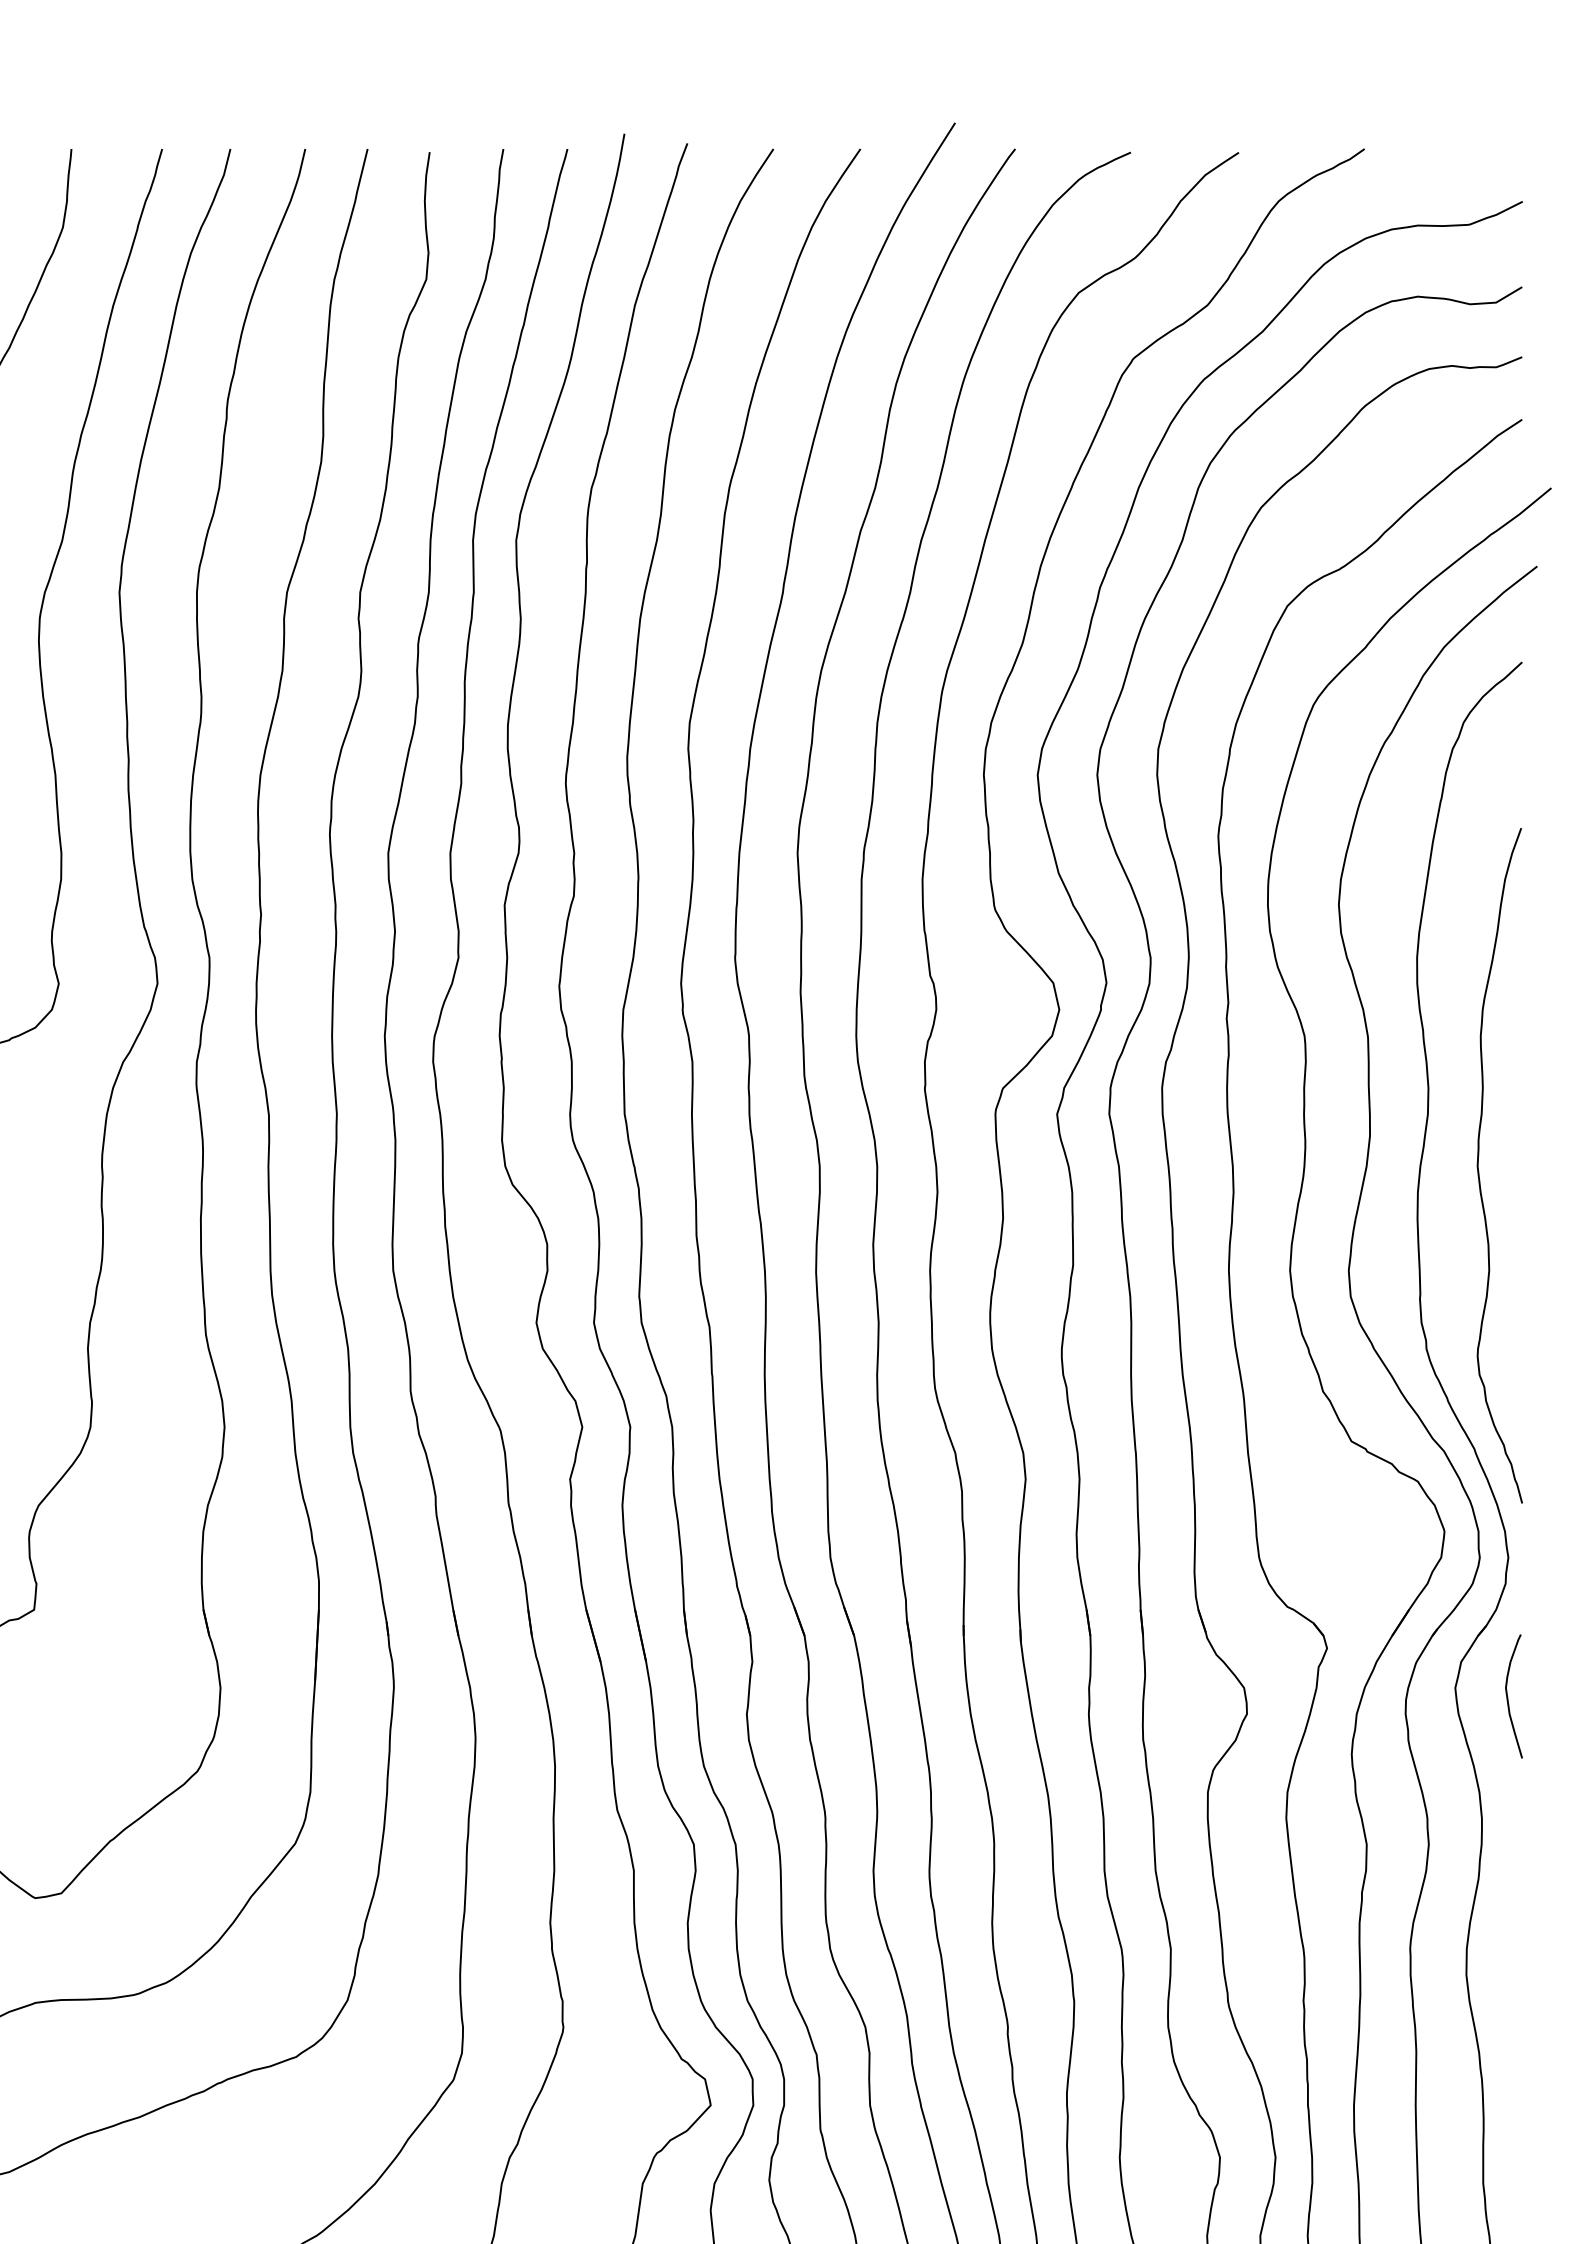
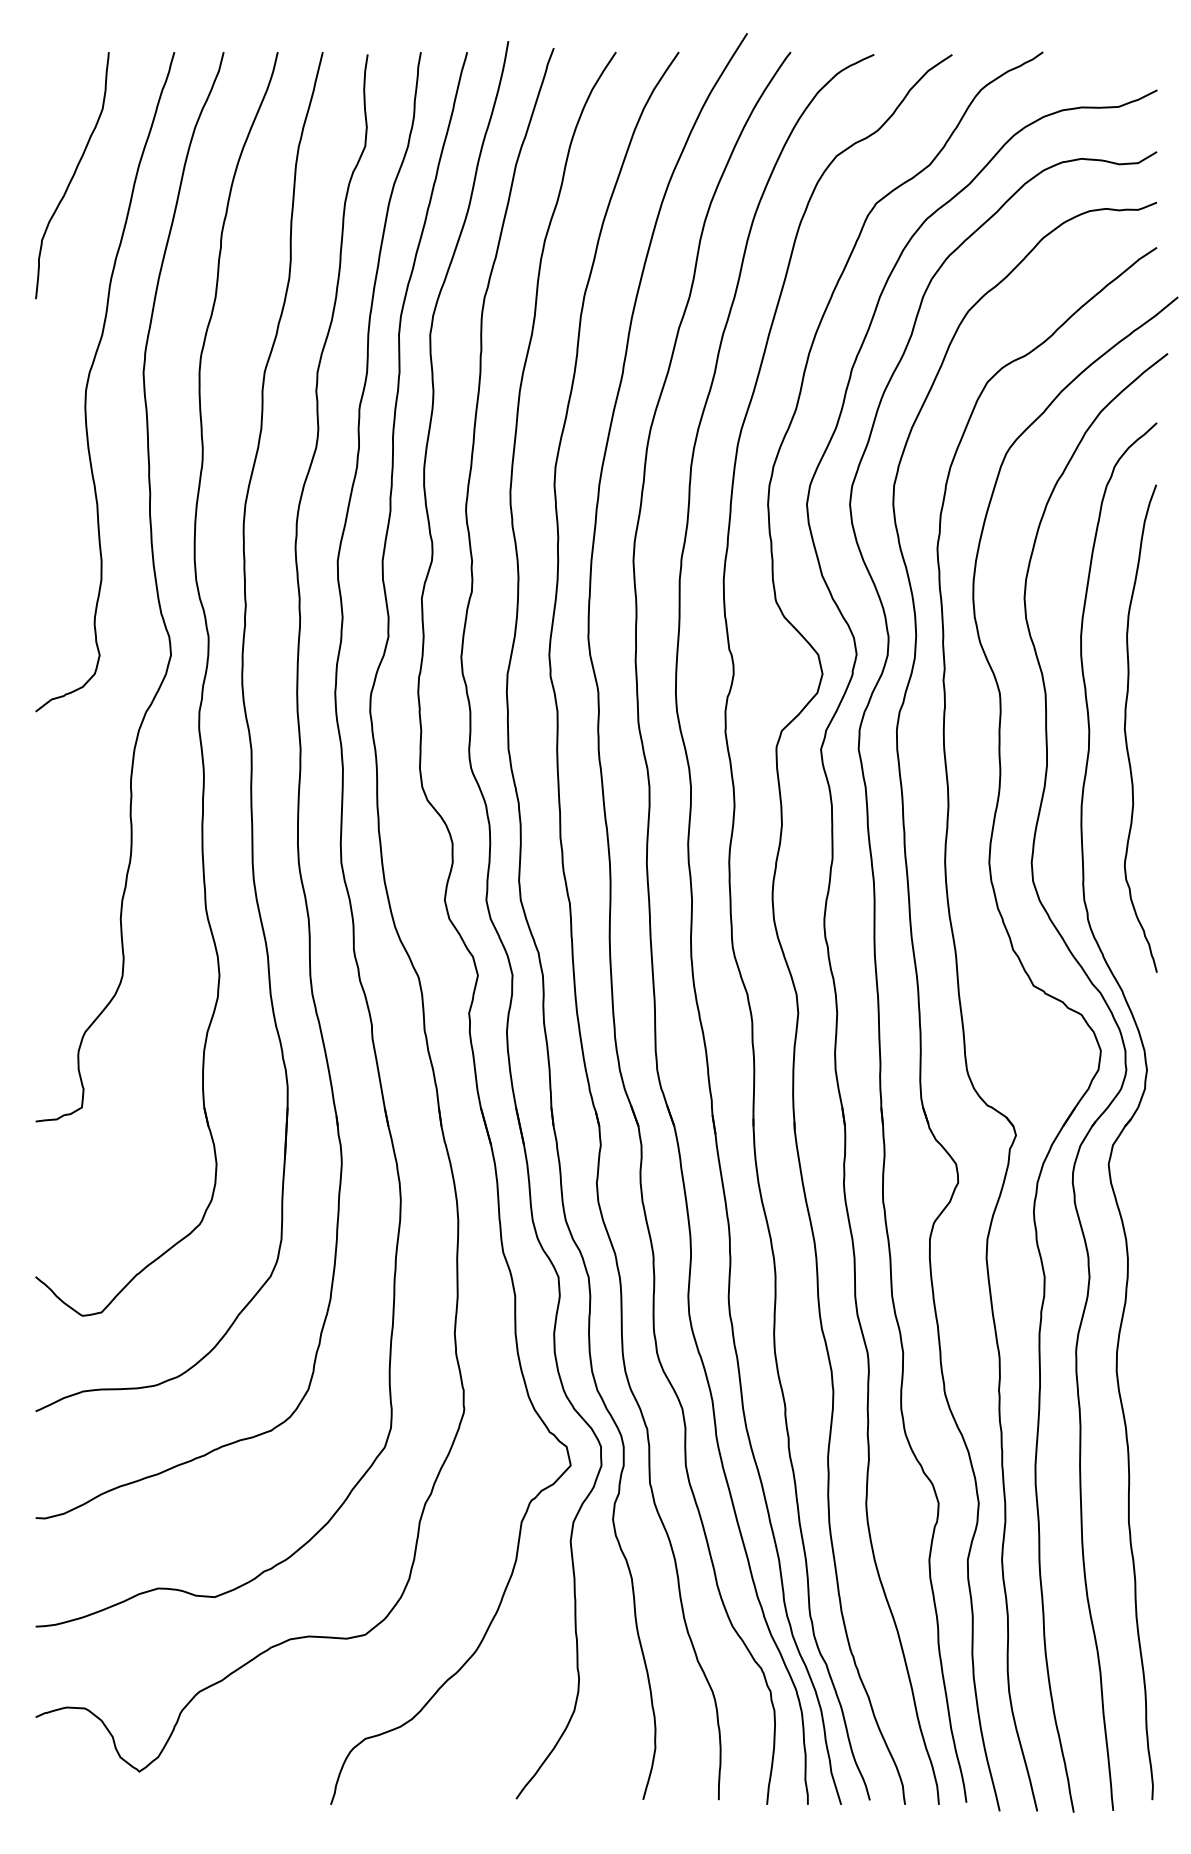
curve: (1479, 1170) -> (1126, 732), moved
curve: (1509, 1696) -> (1147, 1170), removed

